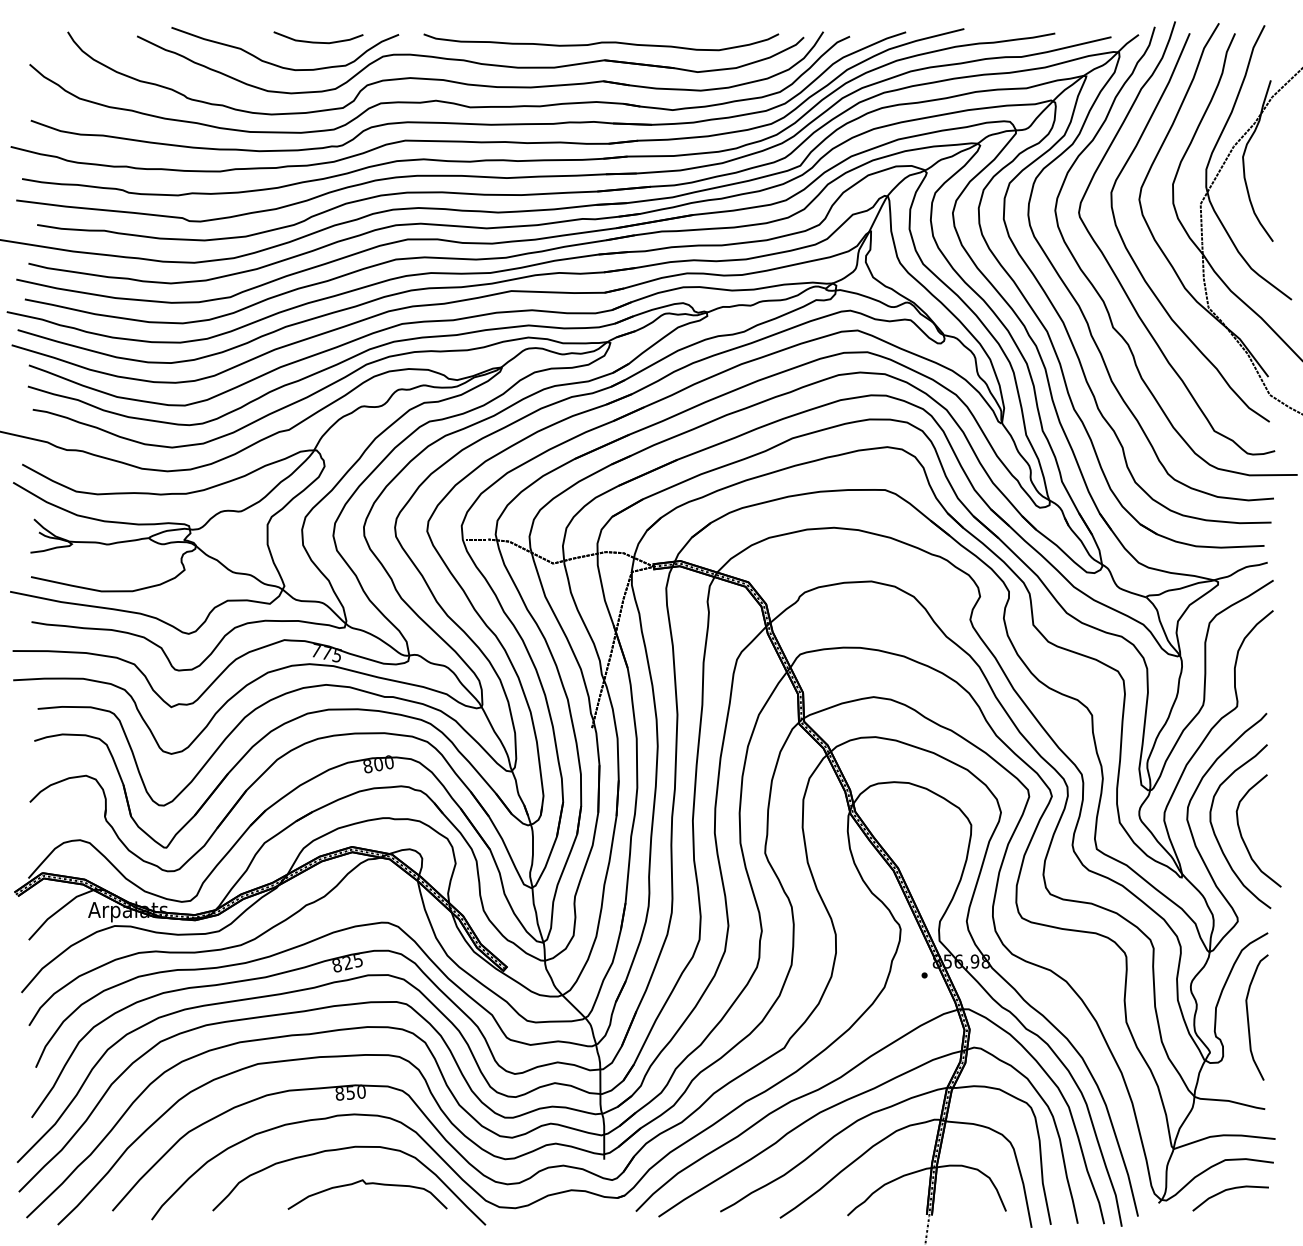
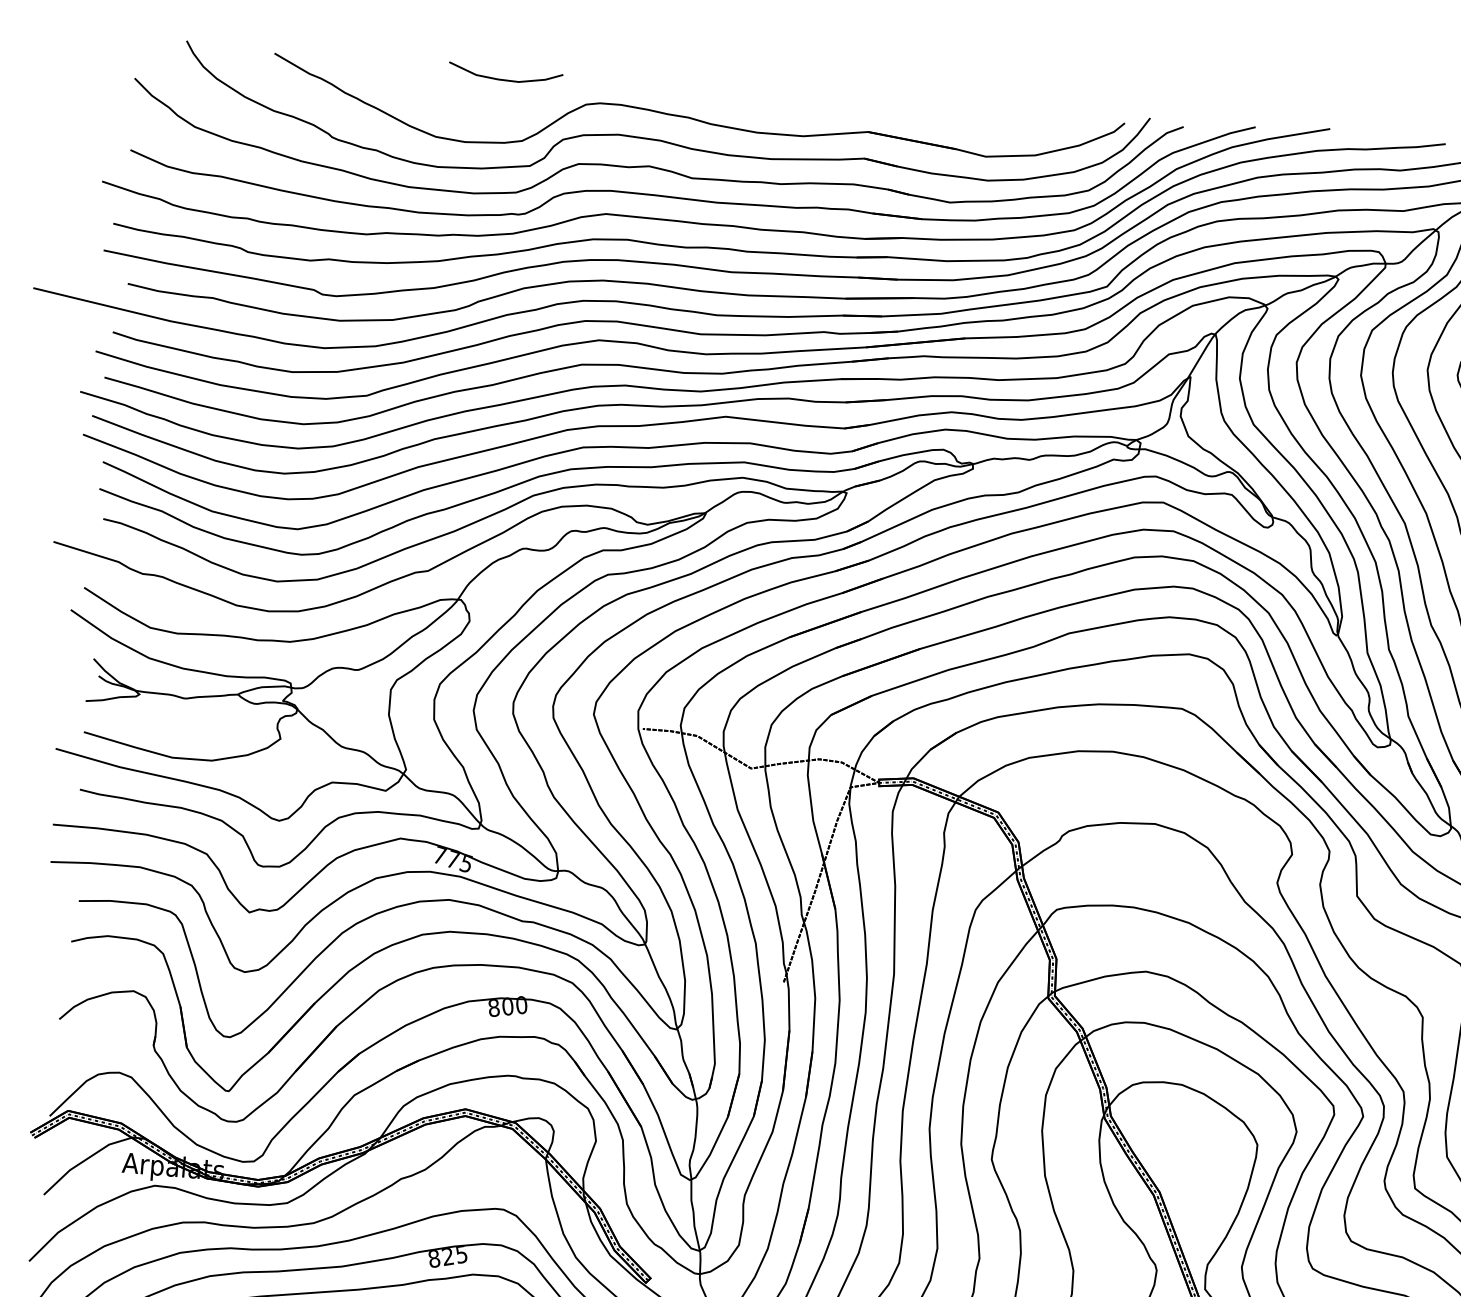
curve: (601, 42) -> (866, 109), removed
curve: (279, 65) -> (453, 105), removed

